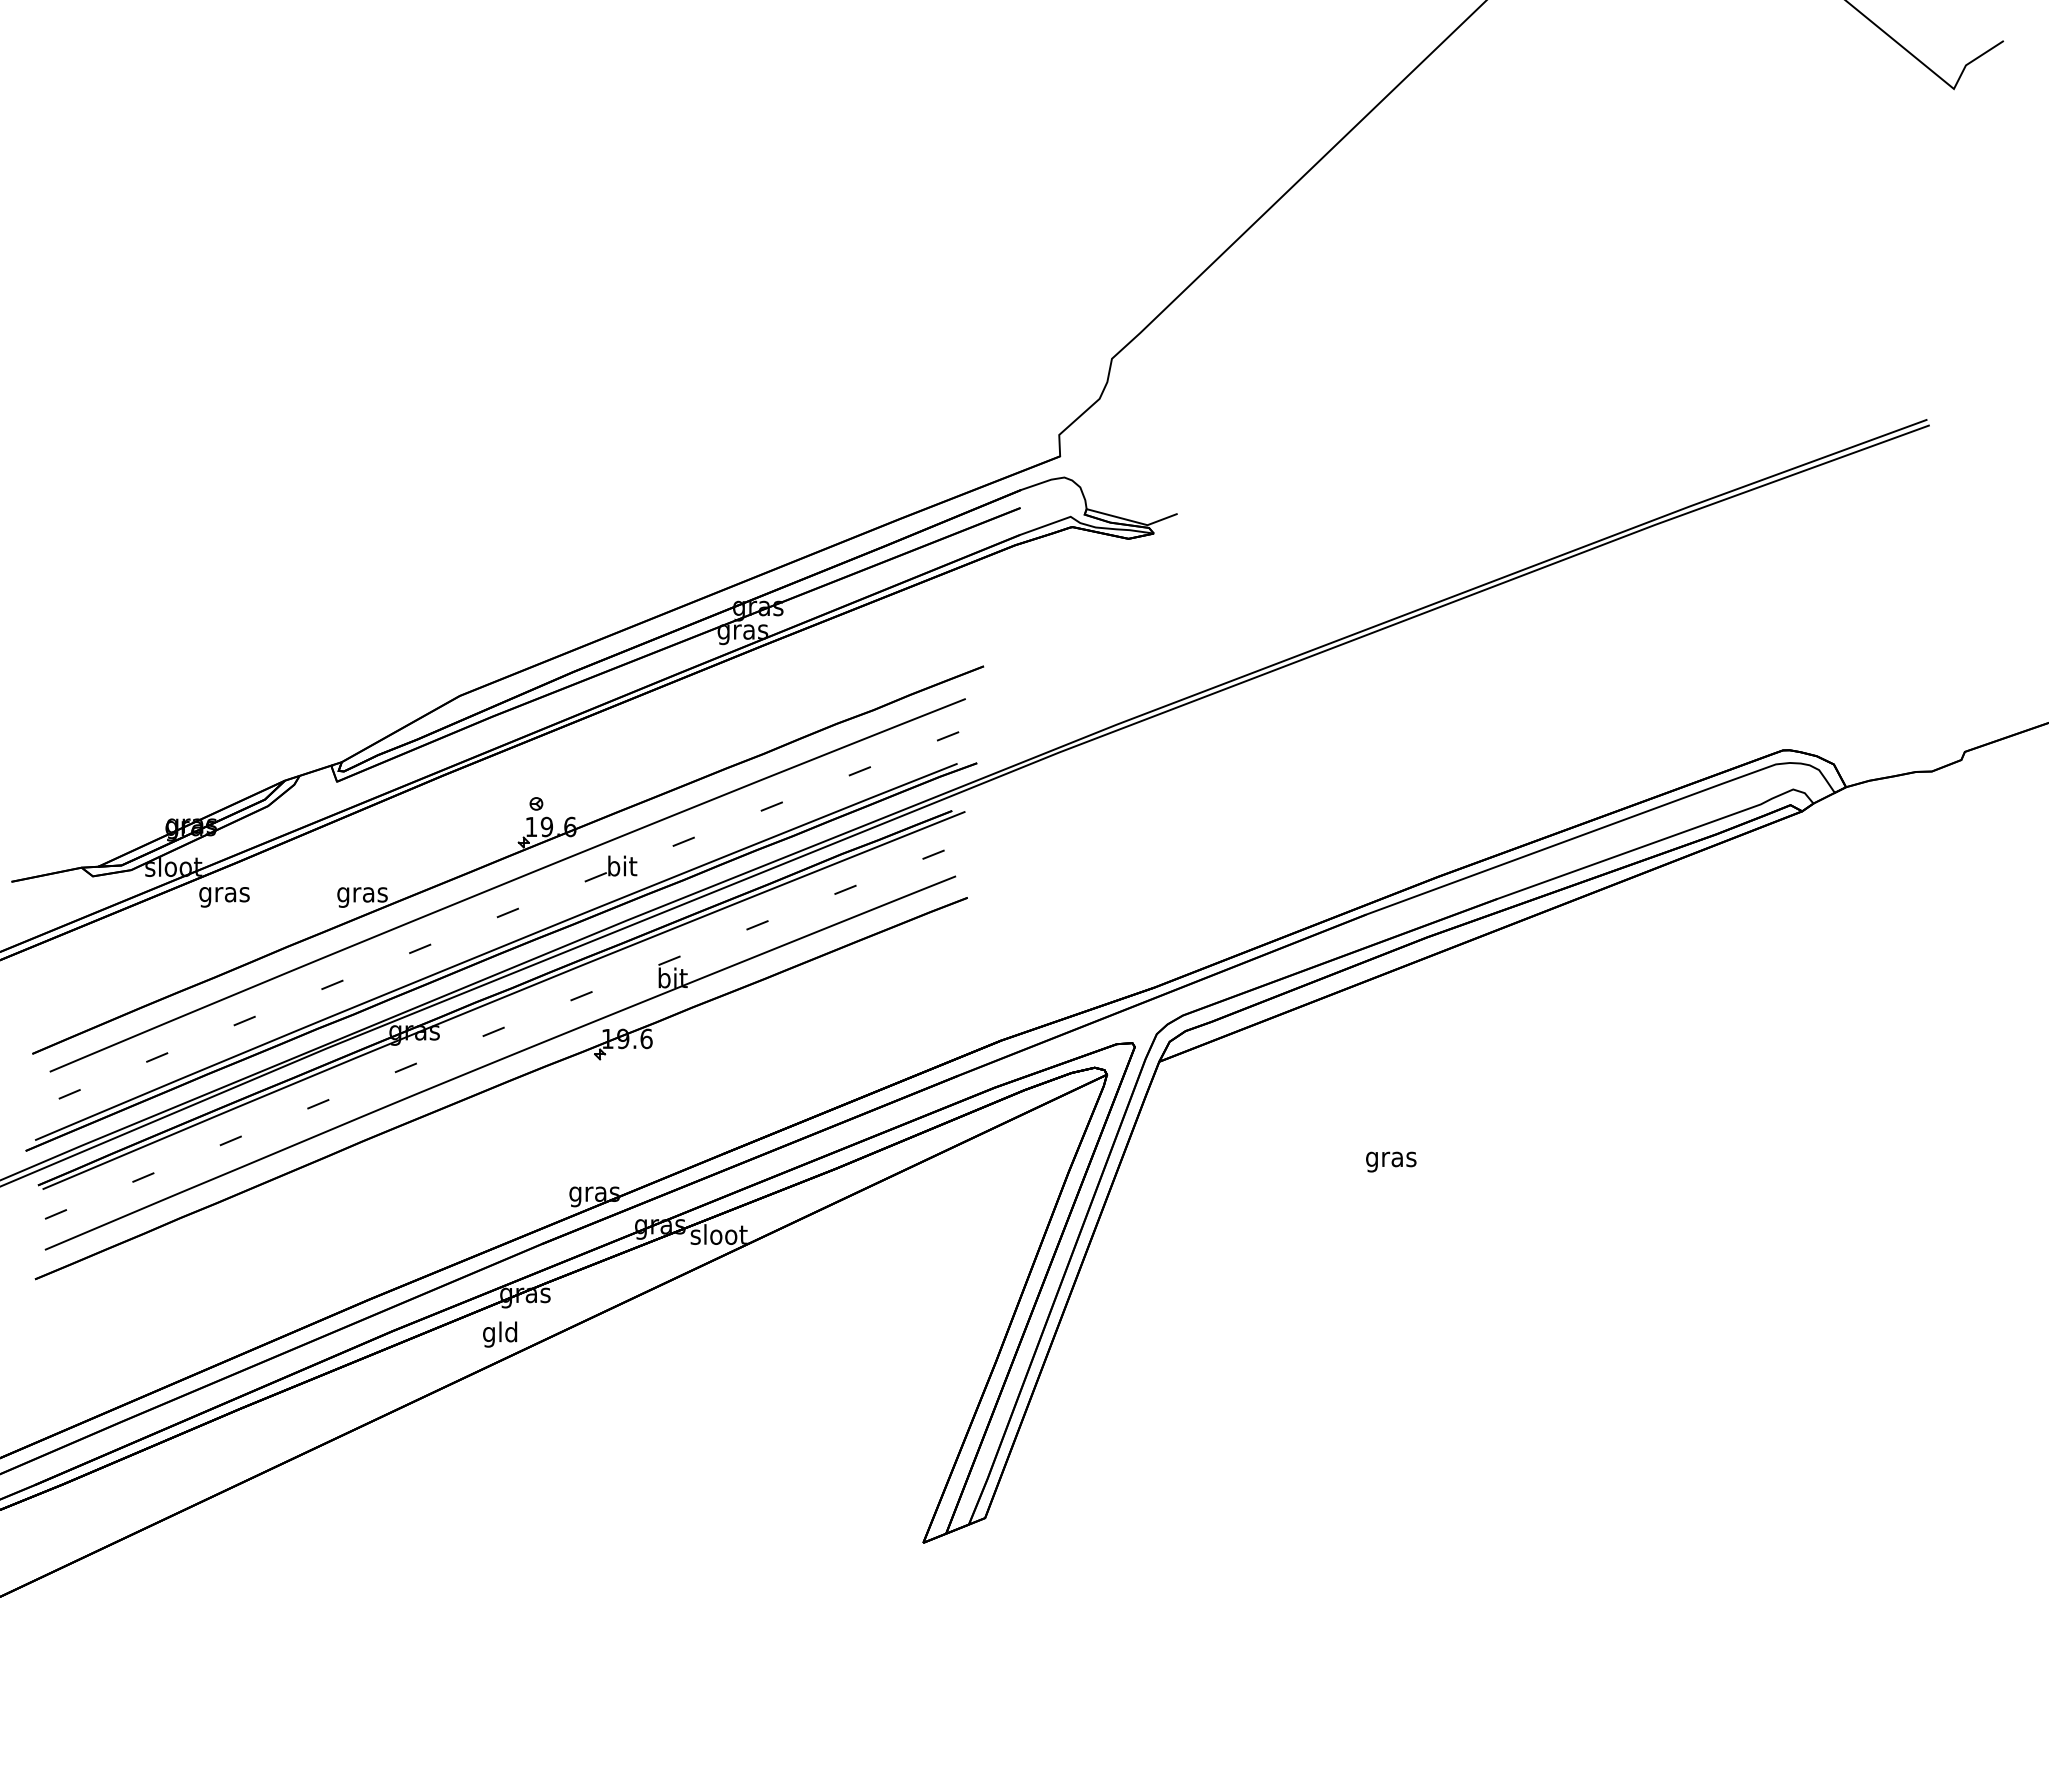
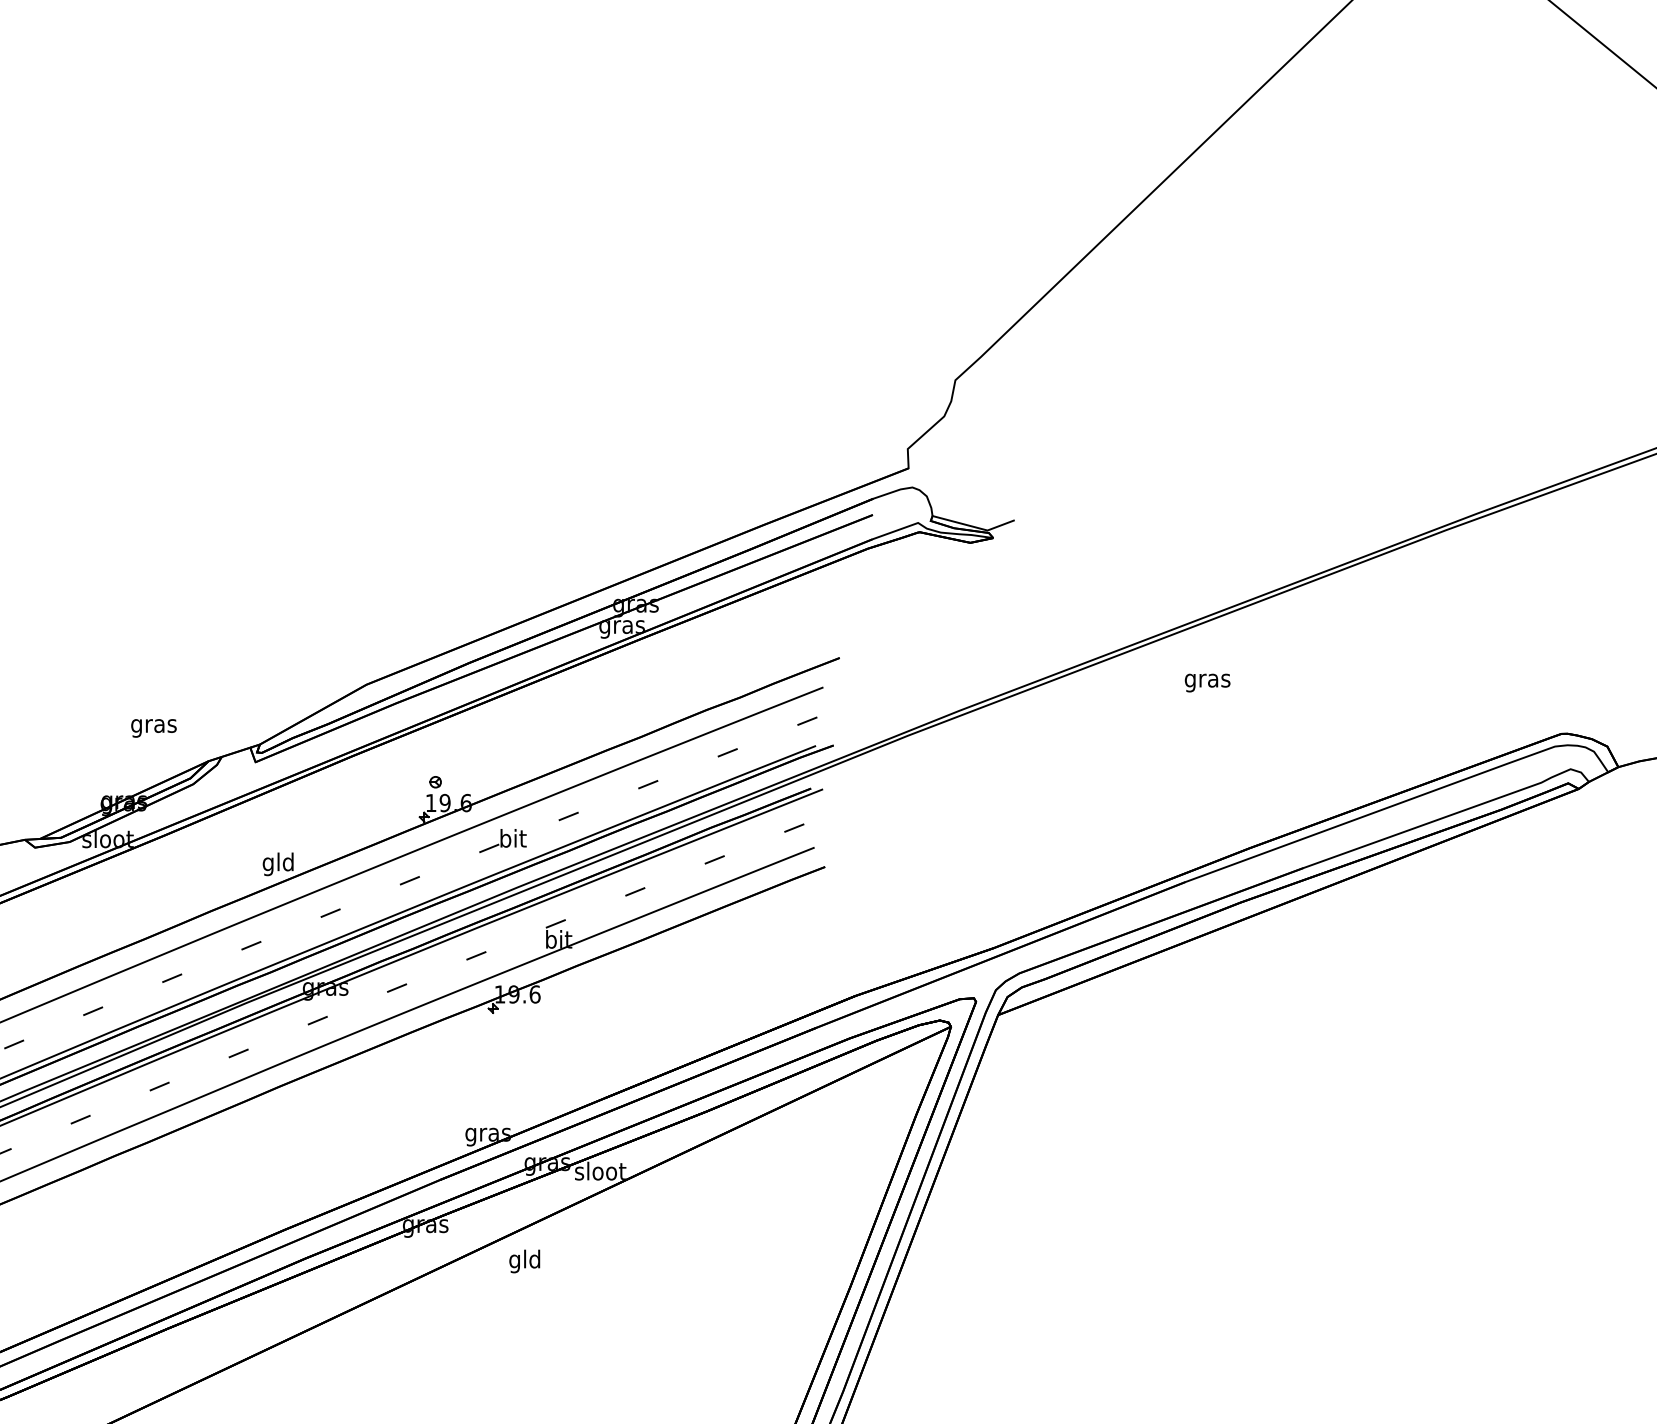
text: (362, 894) -> (278, 864), gras -> gld
text: (224, 897) -> (153, 728), moved
text: (1391, 1161) -> (1207, 682), moved
text: (500, 1334) -> (525, 1261), moved

